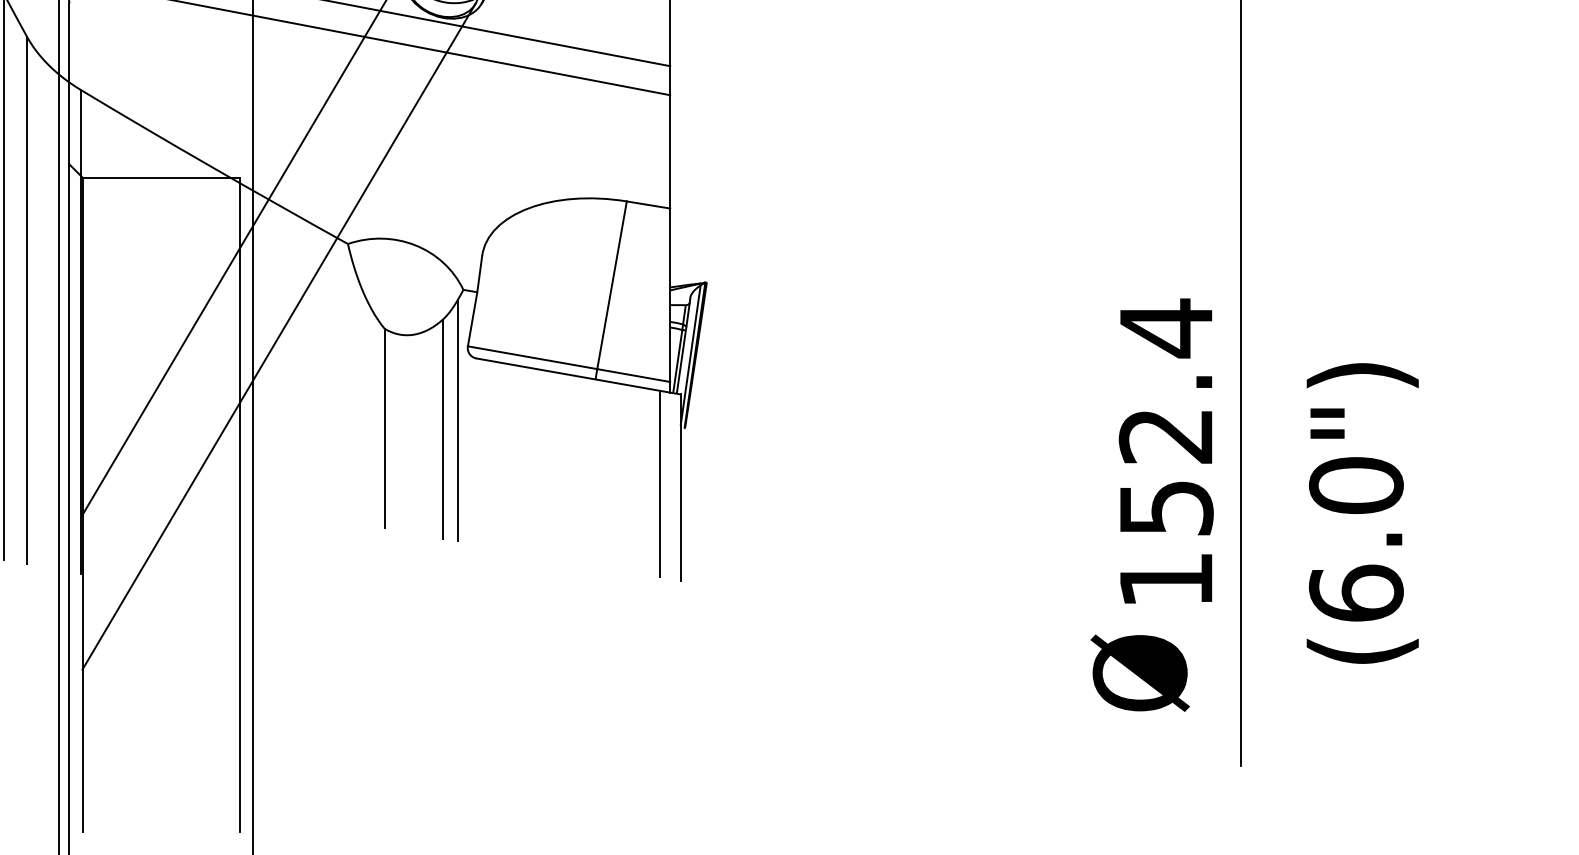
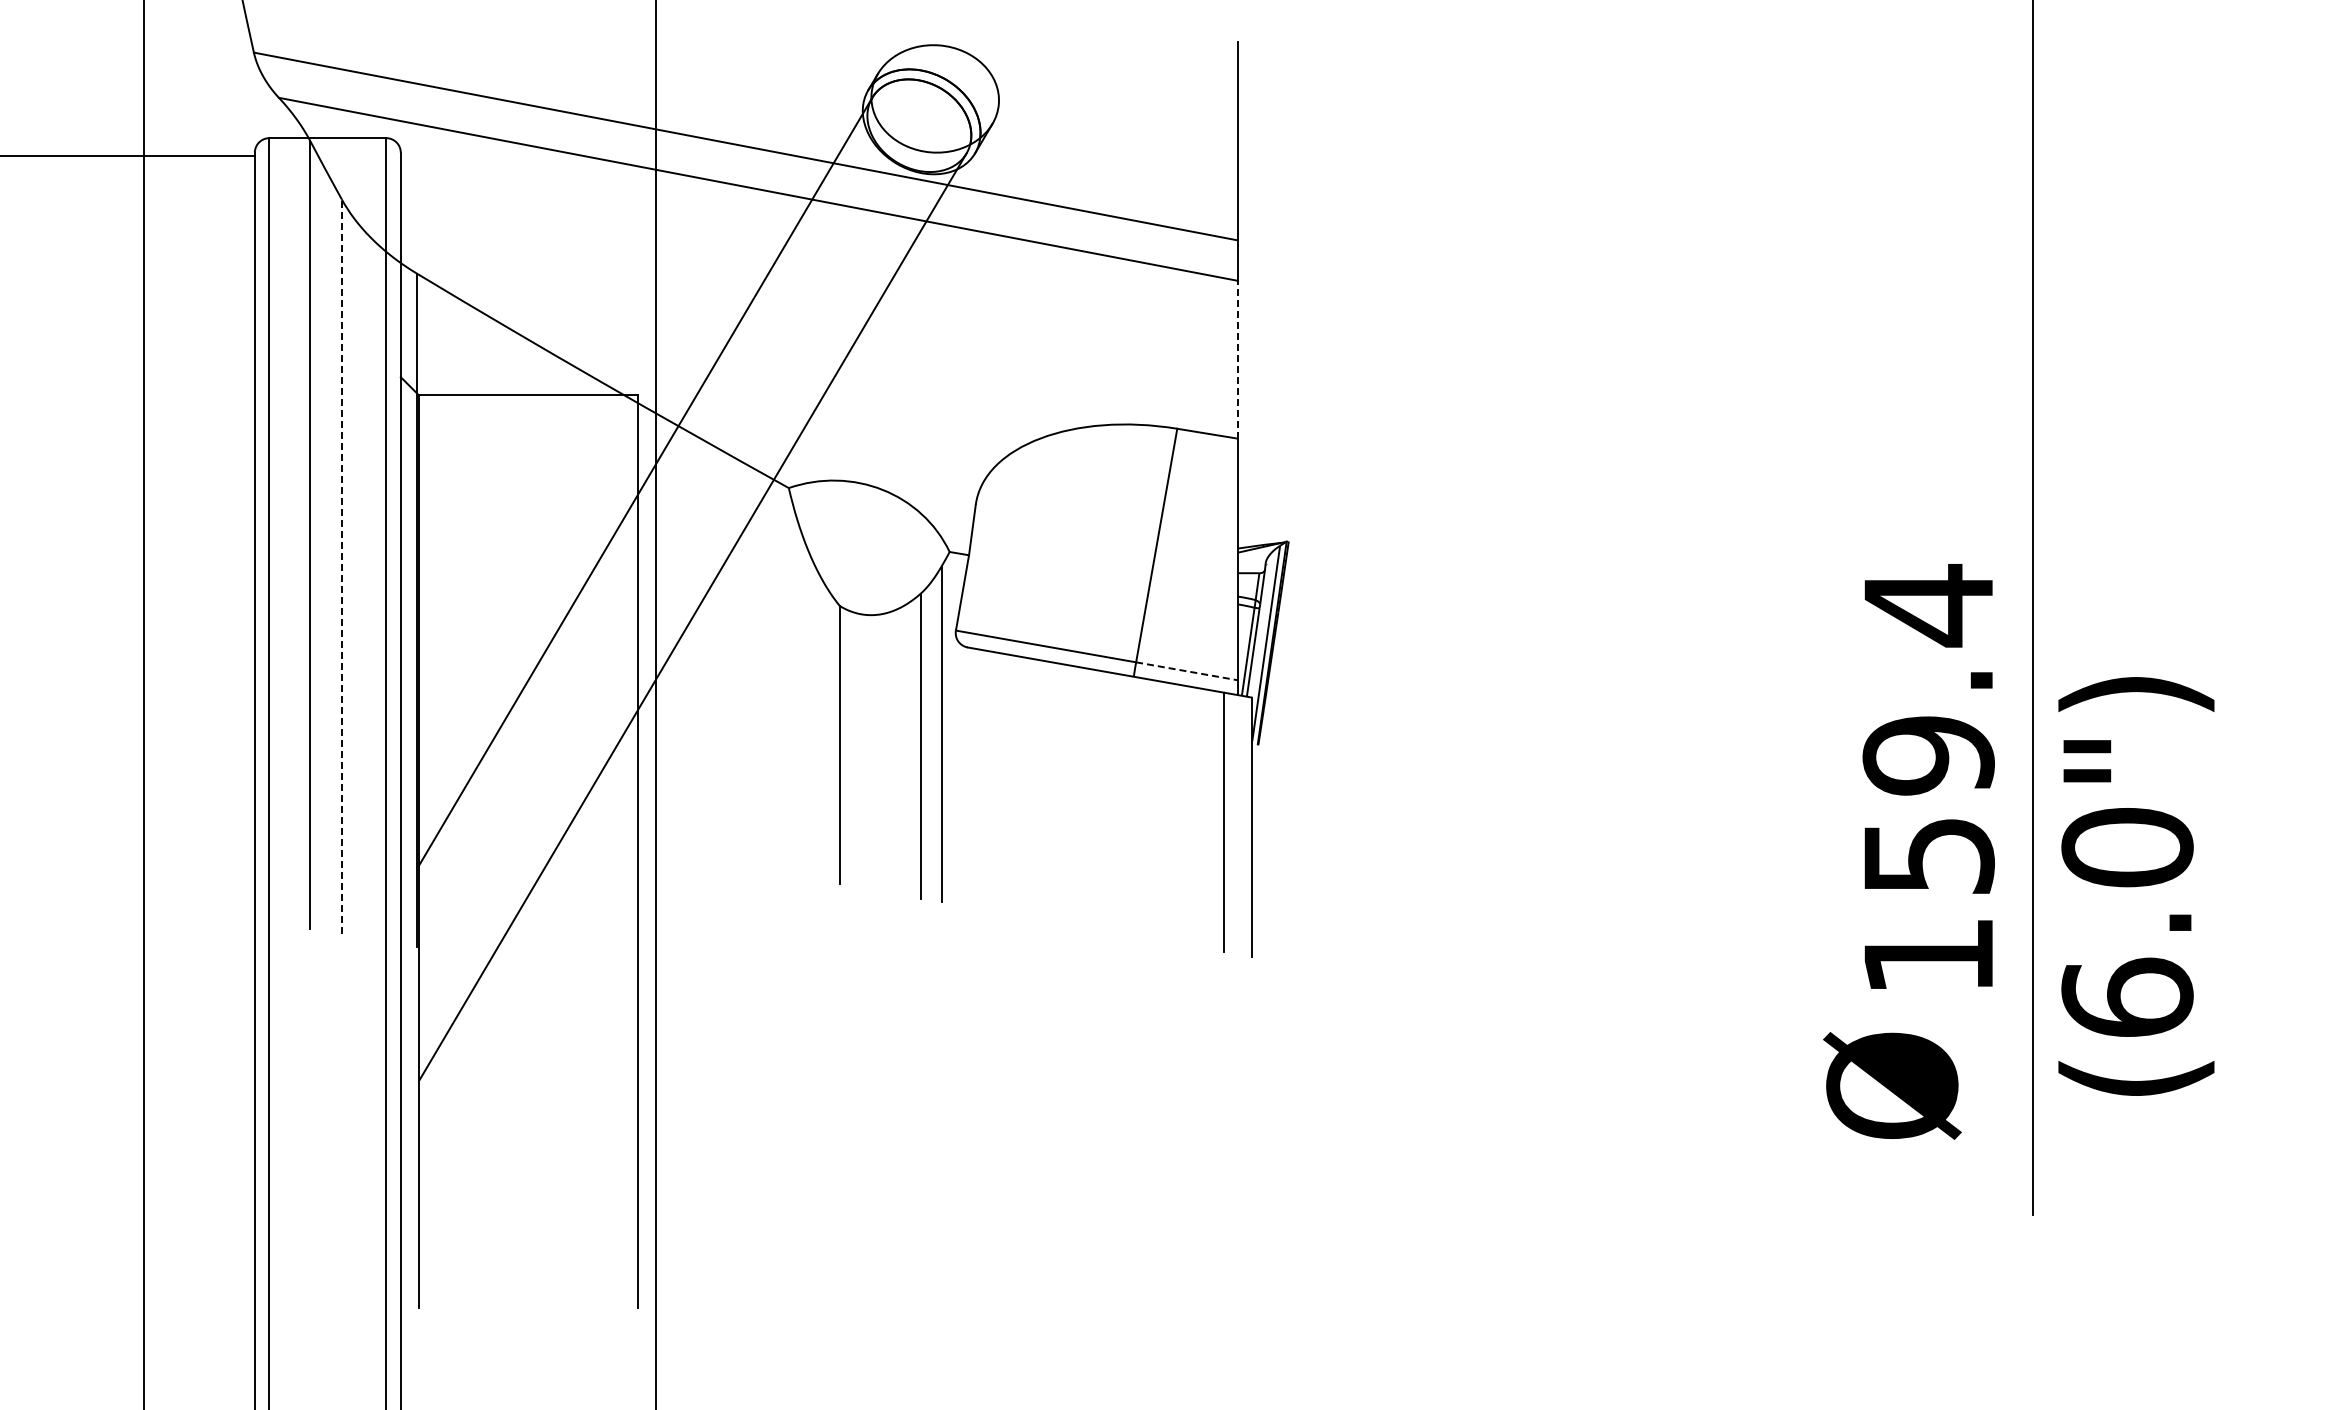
line: (670, 151) -> (1237, 359), solid -> dashed
line: (26, 300) -> (341, 566), solid -> dashed
line: (633, 375) -> (1186, 671), solid -> dashed
text: (1166, 435) -> (1928, 755), 152.4 -> 159.4
text: (1362, 513) -> (2136, 886), moved

